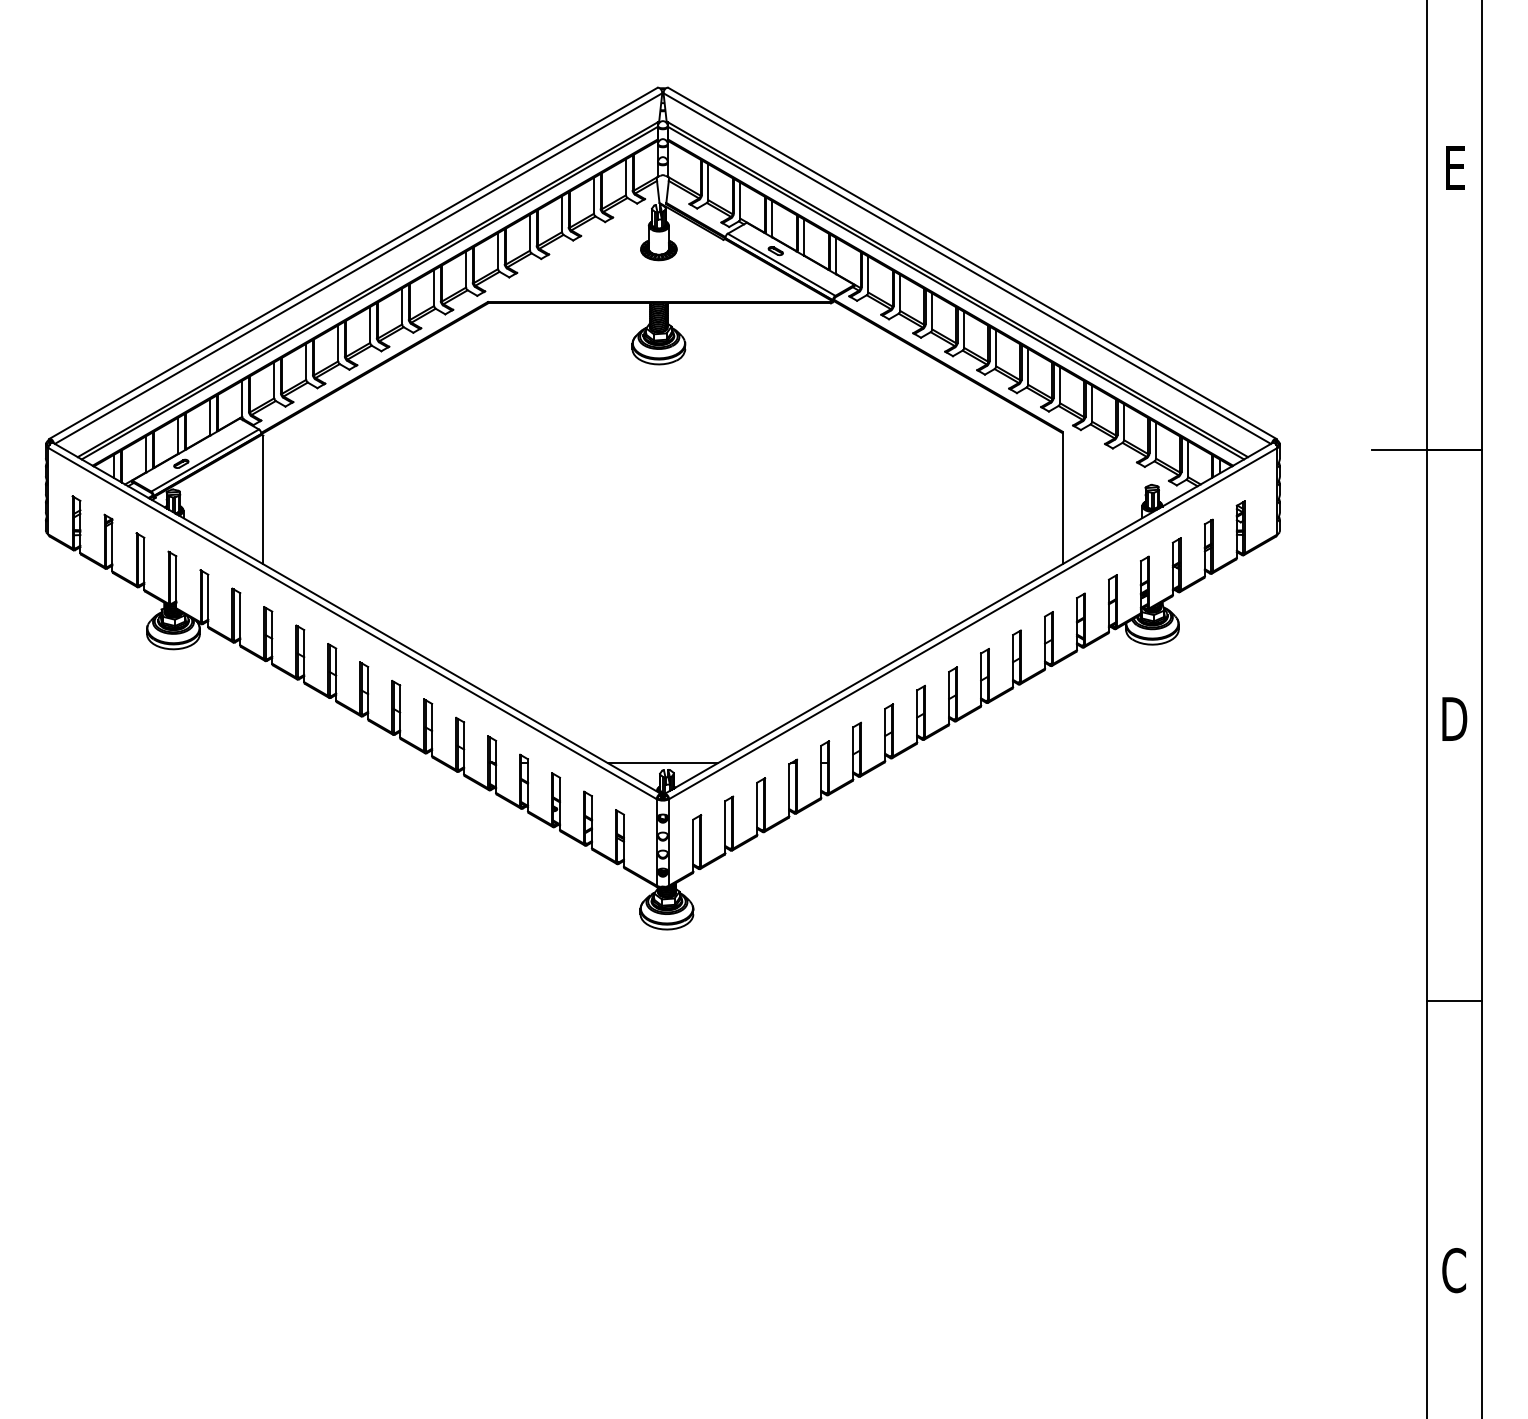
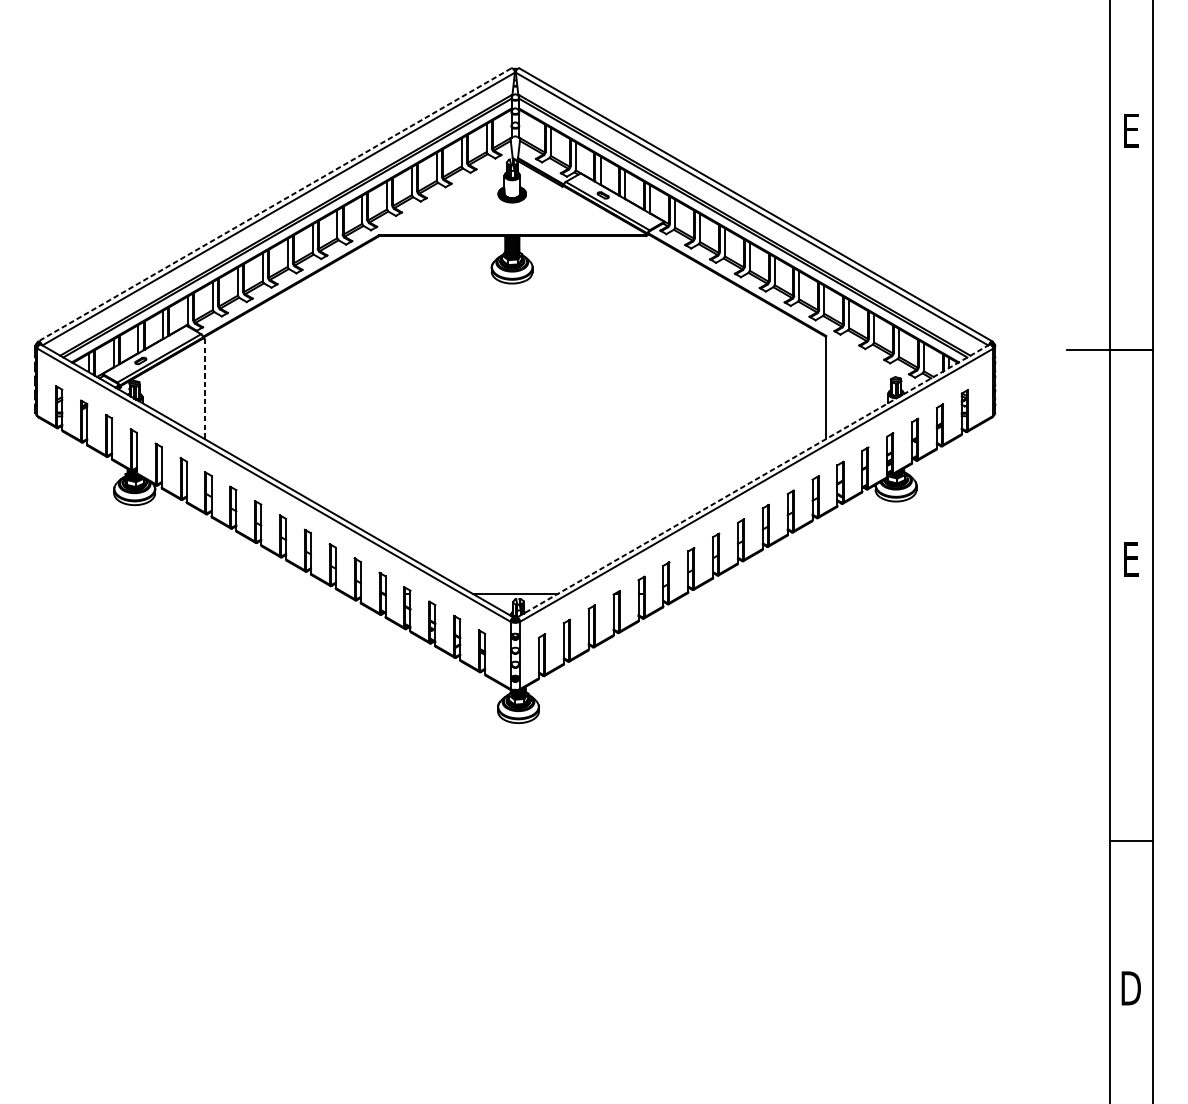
line: (352, 263) -> (273, 205), solid -> dashed
line: (263, 500) -> (204, 389), solid -> dashed
line: (968, 618) -> (753, 481), solid -> dashed
text: (1454, 718) -> (1131, 559), D -> E
line: (1454, 1001) -> (1131, 841), moved
text: (1454, 1270) -> (1131, 988), C -> D

